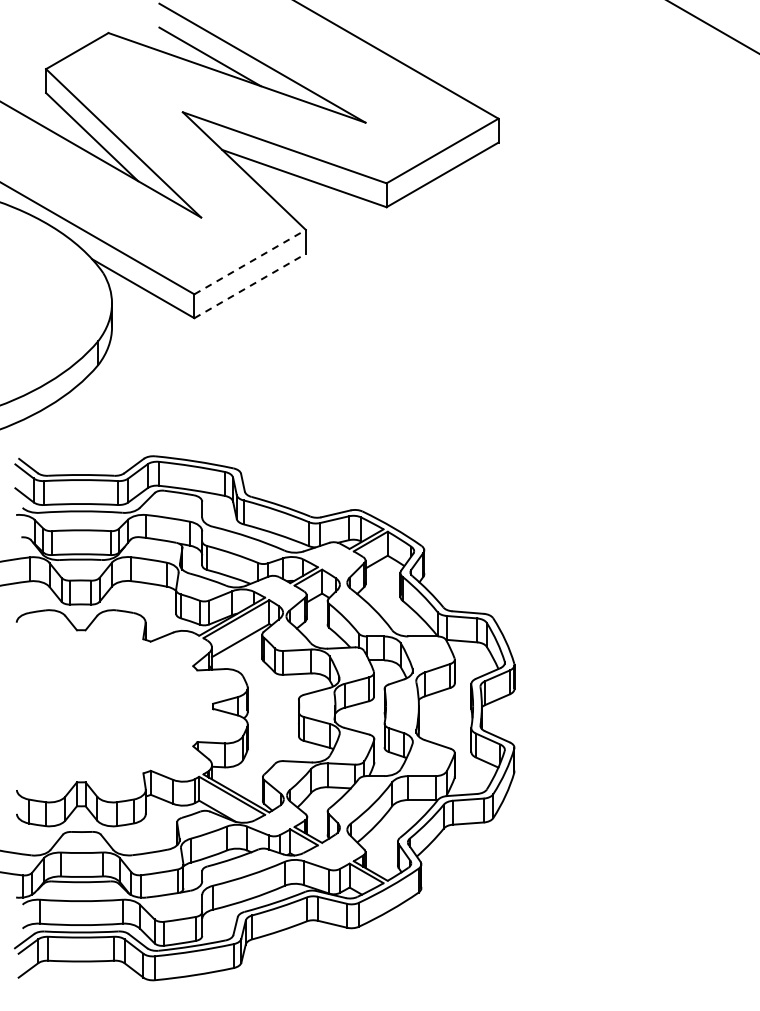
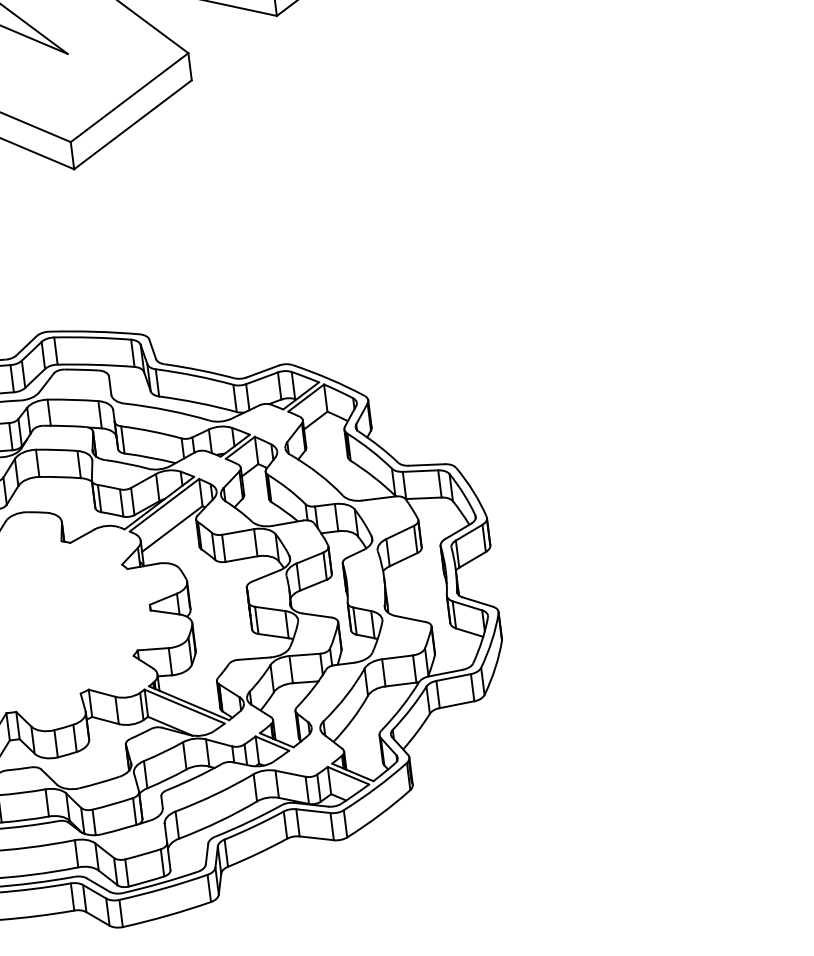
line: (250, 261) -> (129, 96), dashed -> solid
line: (250, 285) -> (133, 124), dashed -> solid

